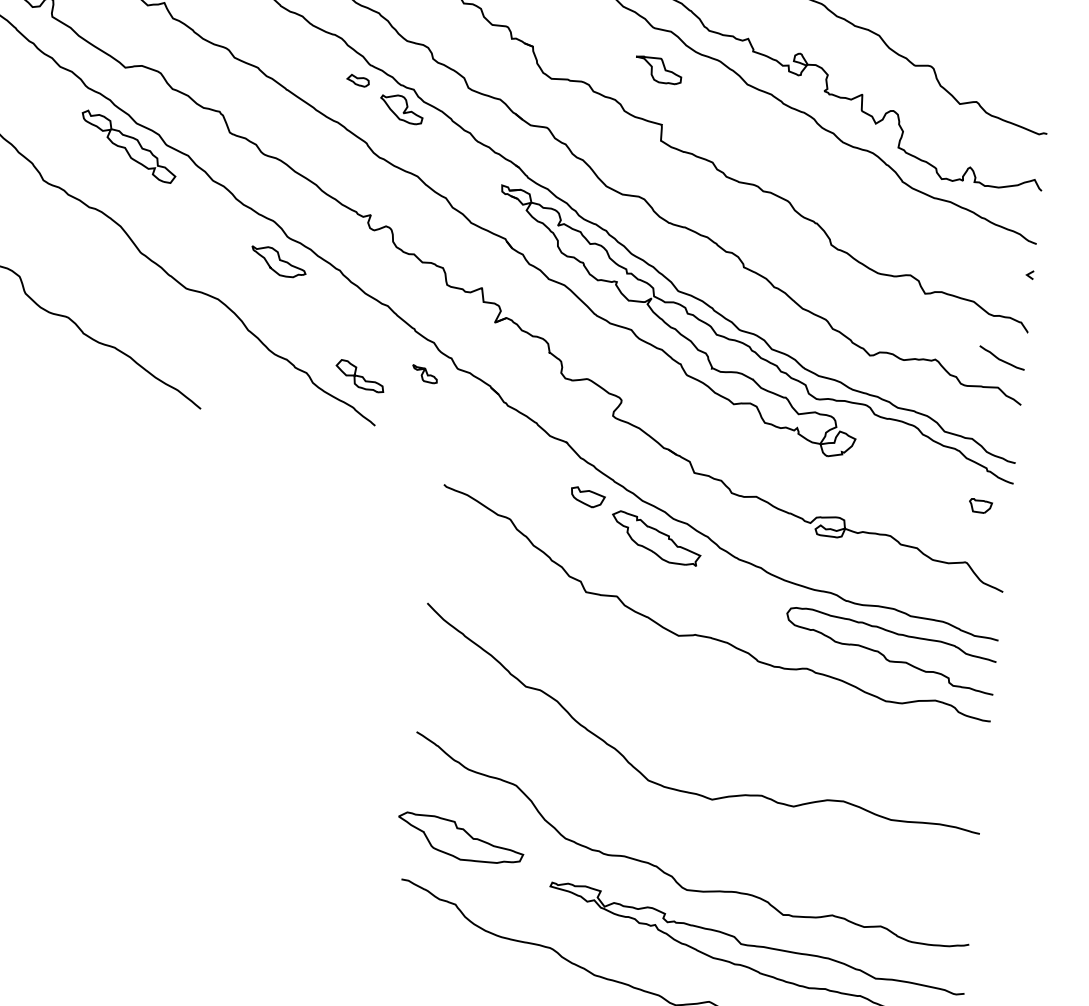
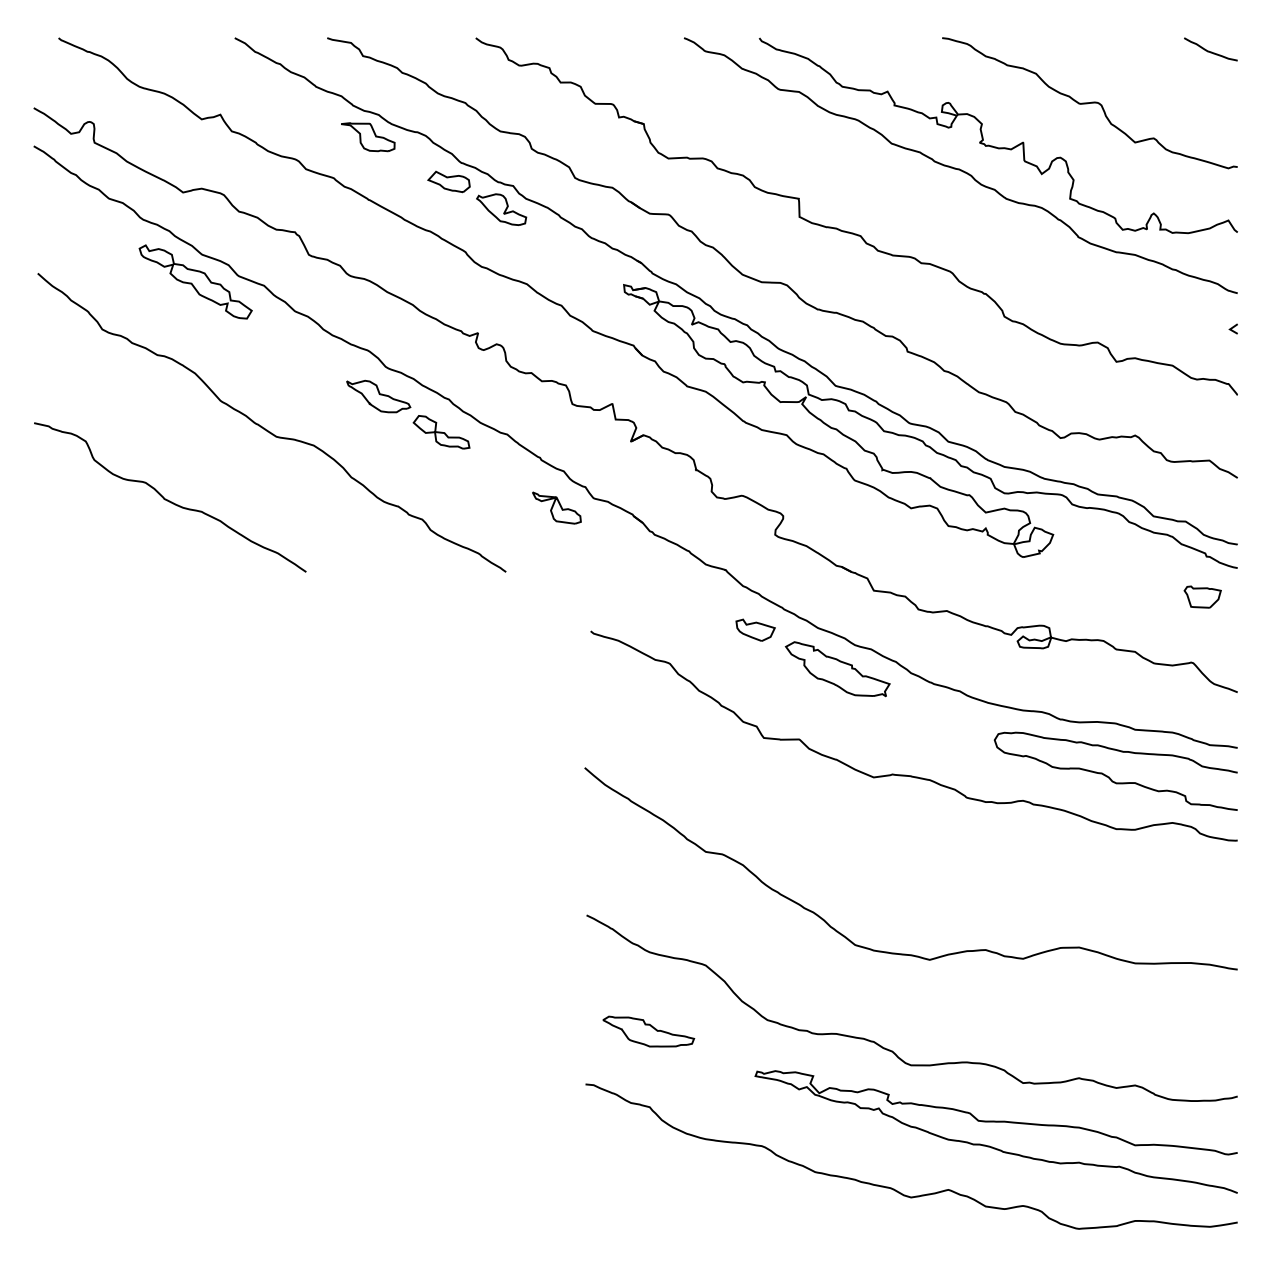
part: (658, 70) -> (368, 137), moved
part: (357, 80) -> (448, 181), size x1.67
curve: (1000, 358) -> (1209, 50), moved
part: (424, 373) -> (556, 507), size x1.67
part: (360, 376) -> (441, 432), moved
part: (980, 505) -> (1202, 596), size x1.43
part: (460, 838) -> (648, 1031), size x0.62

